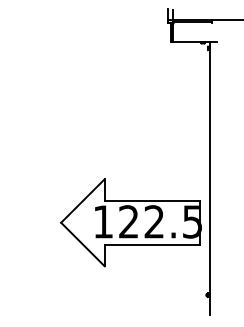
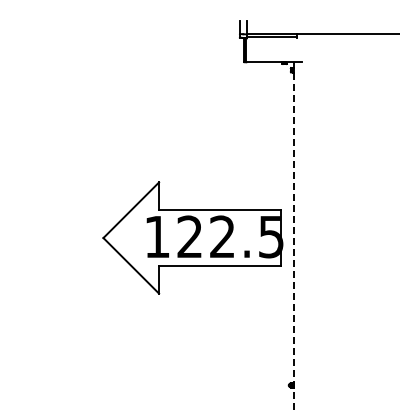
line: (209, 178) -> (293, 236), solid -> dashed
part: (130, 222) -> (192, 237), moved

